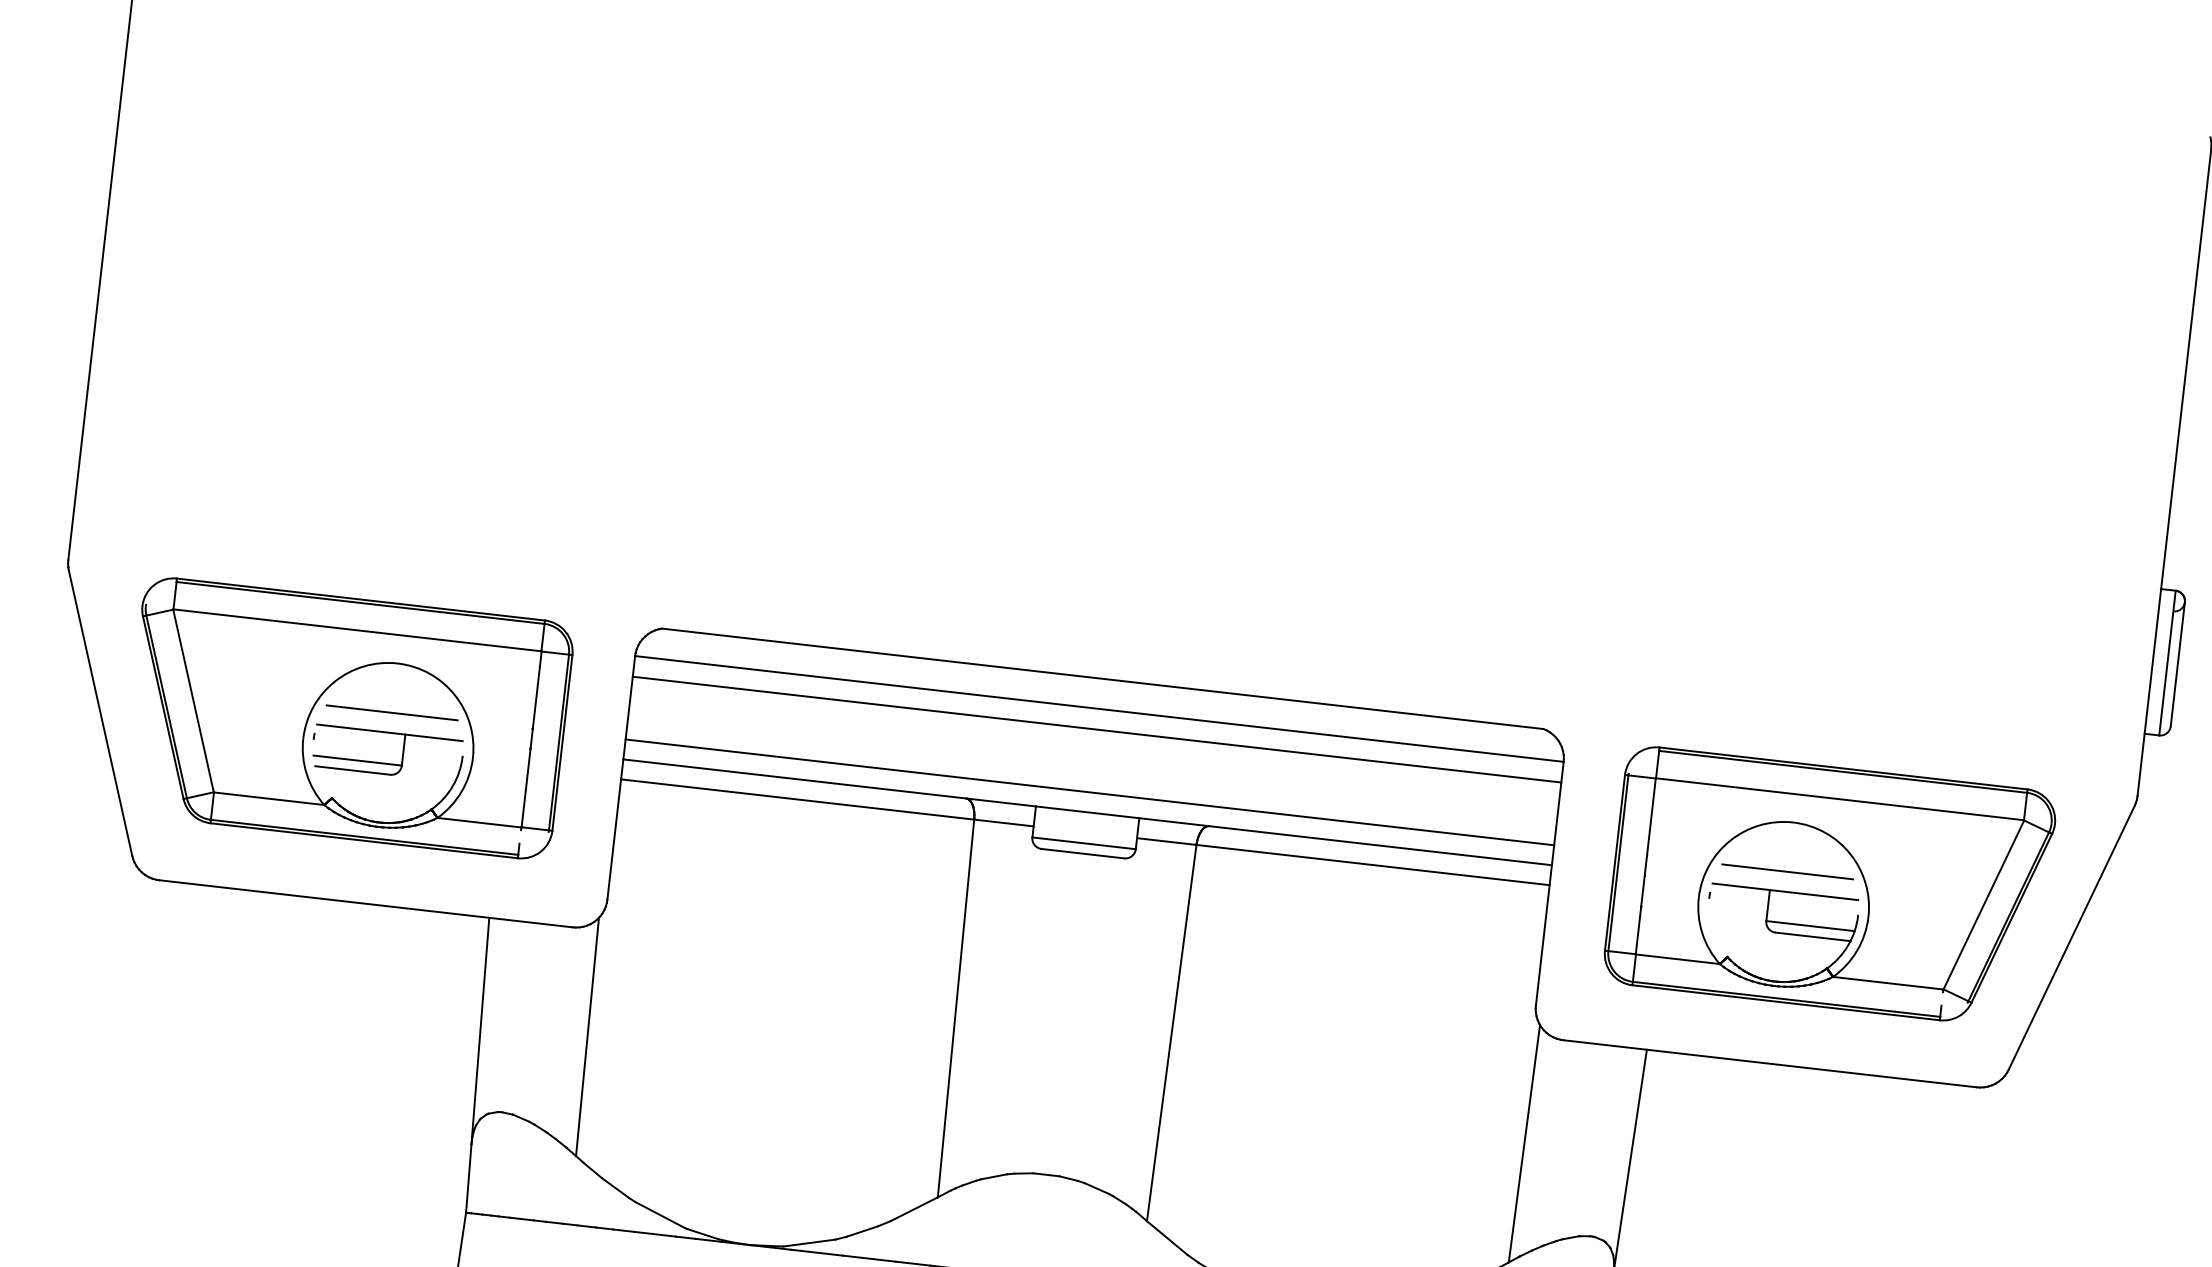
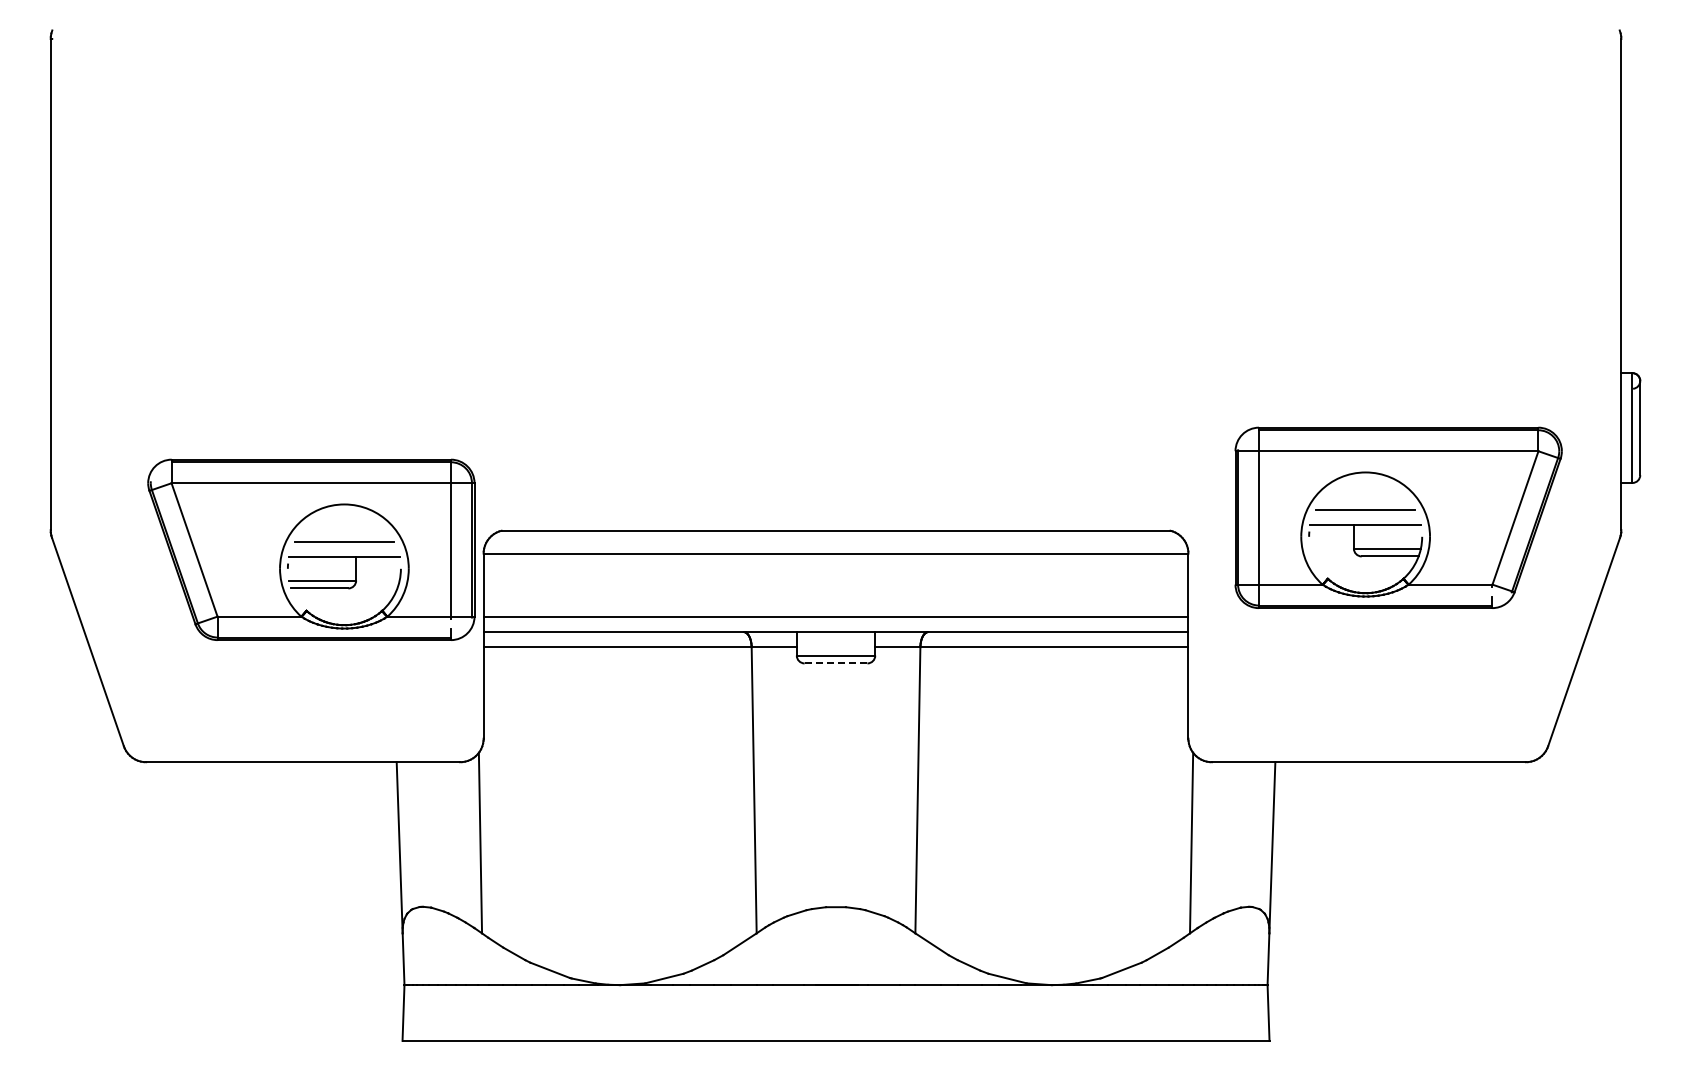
part: (347, 717) -> (311, 549), moved
line: (1096, 729) -> (835, 569), removed
line: (1082, 853) -> (835, 663), solid -> dashed
part: (1829, 886) -> (1398, 517), moved

